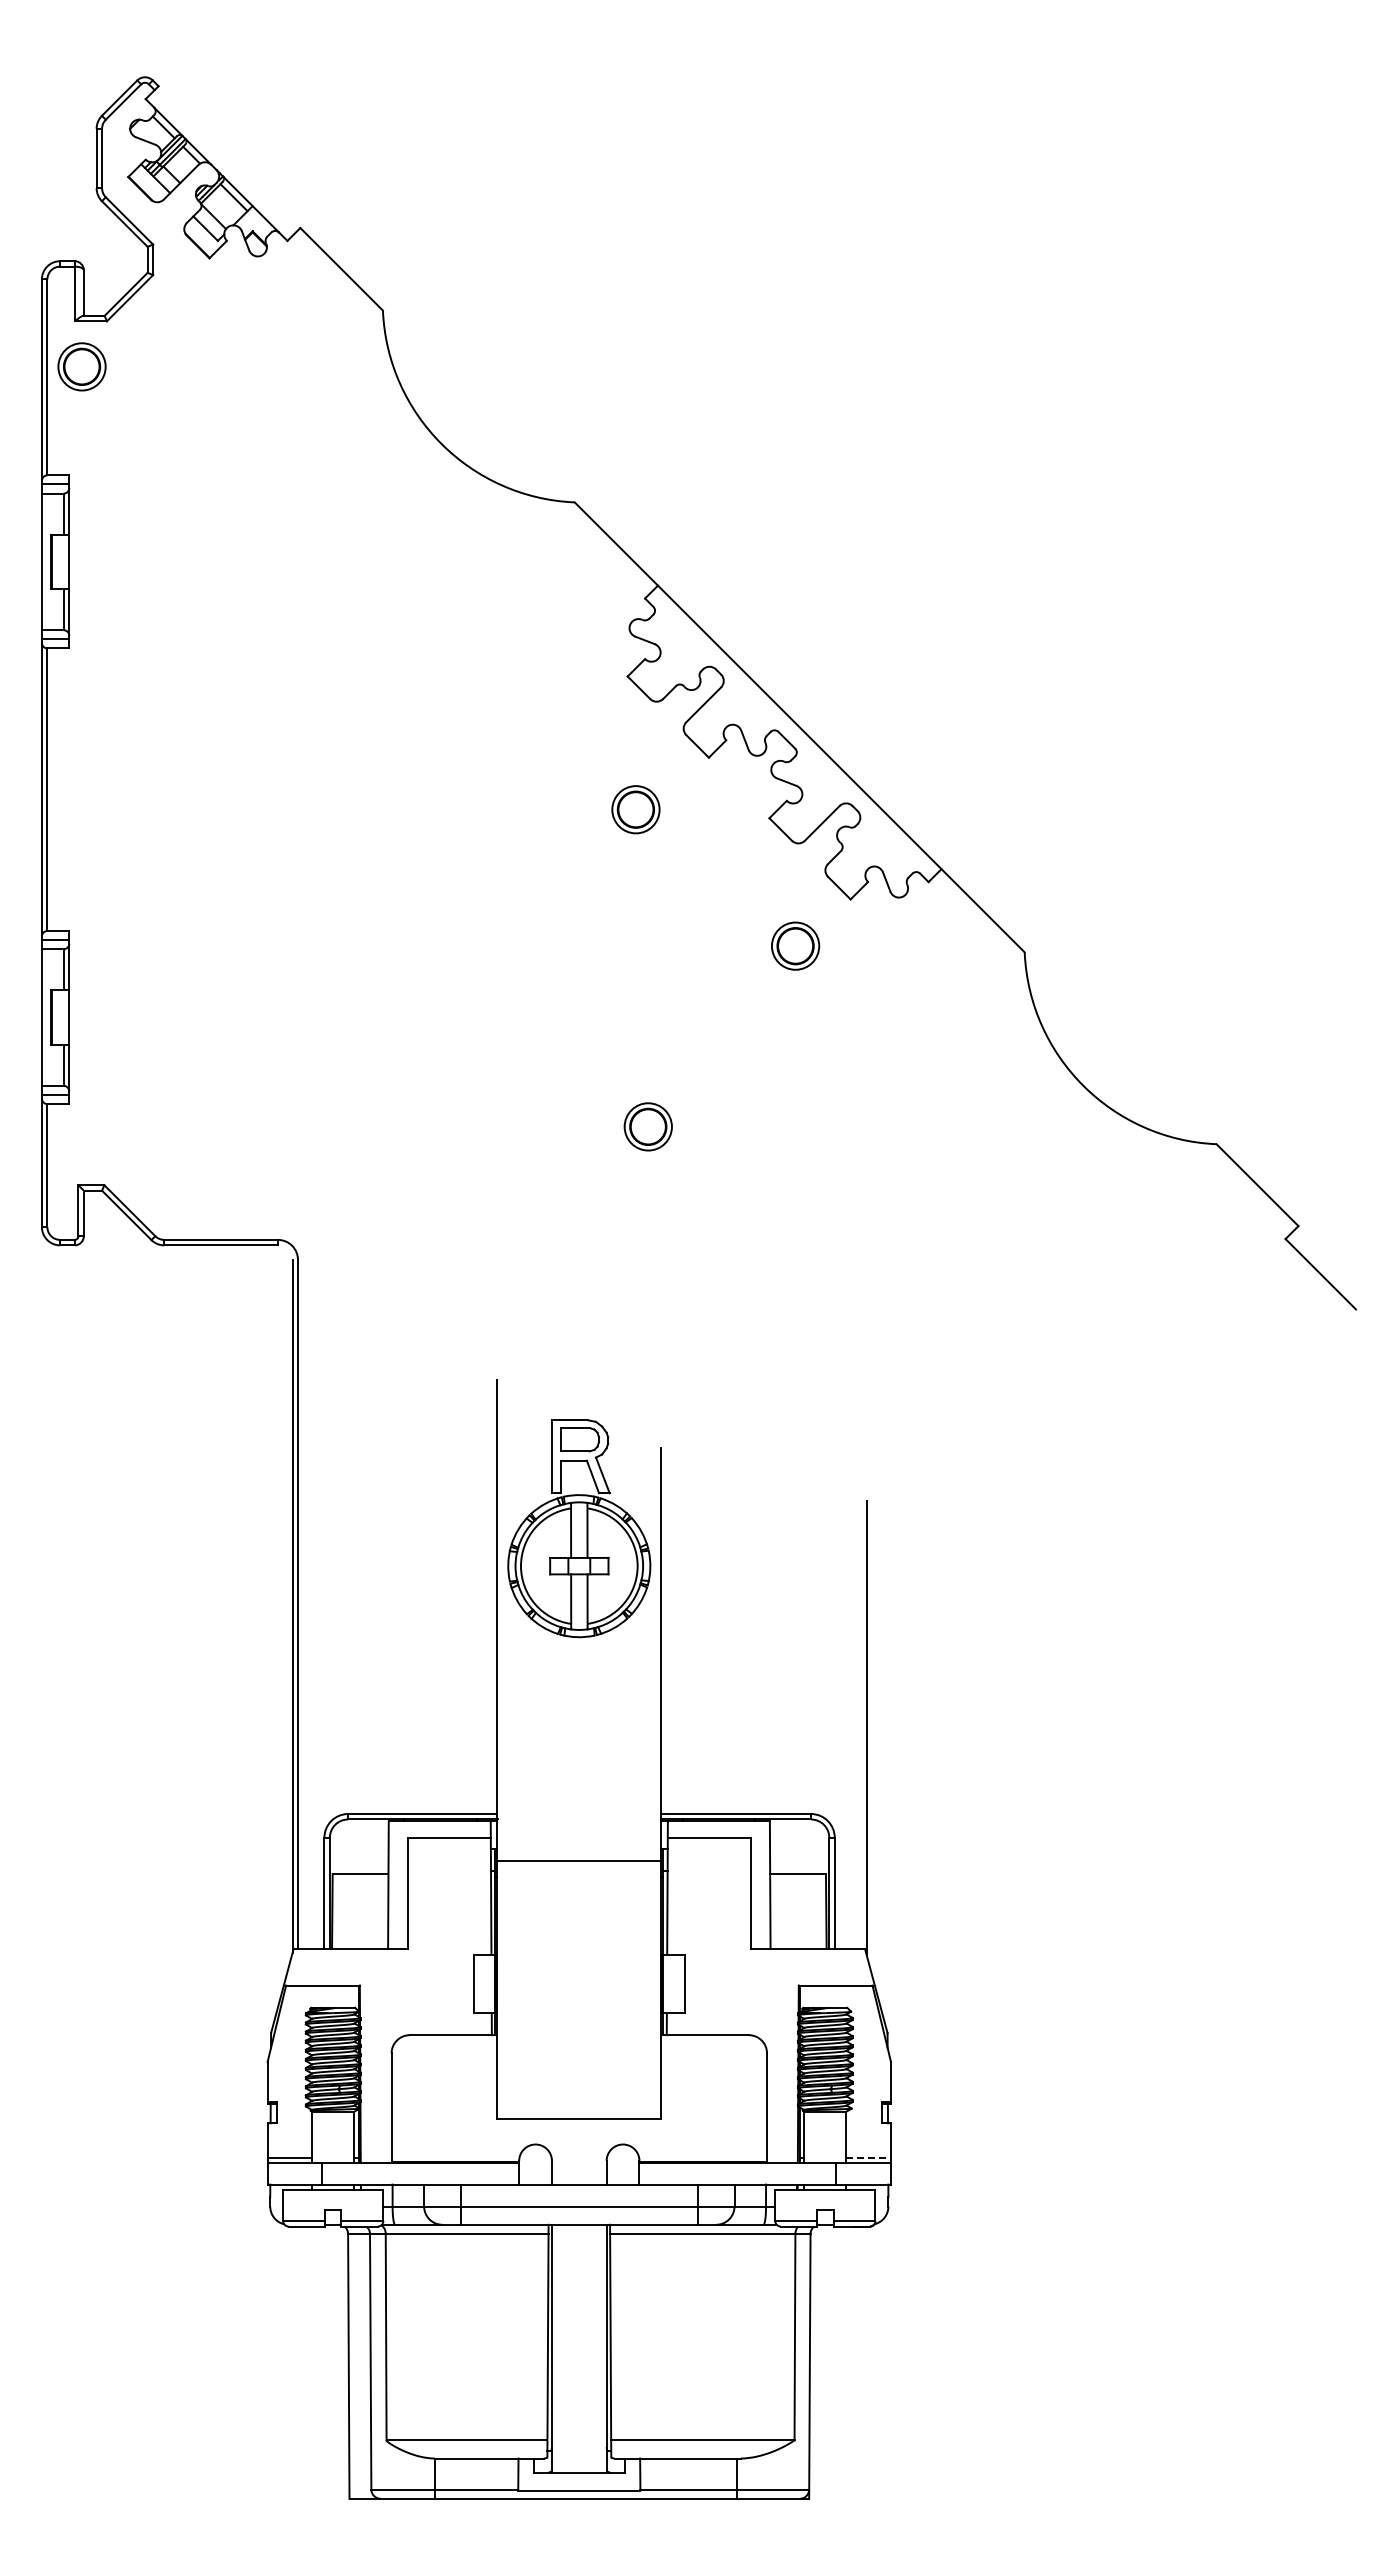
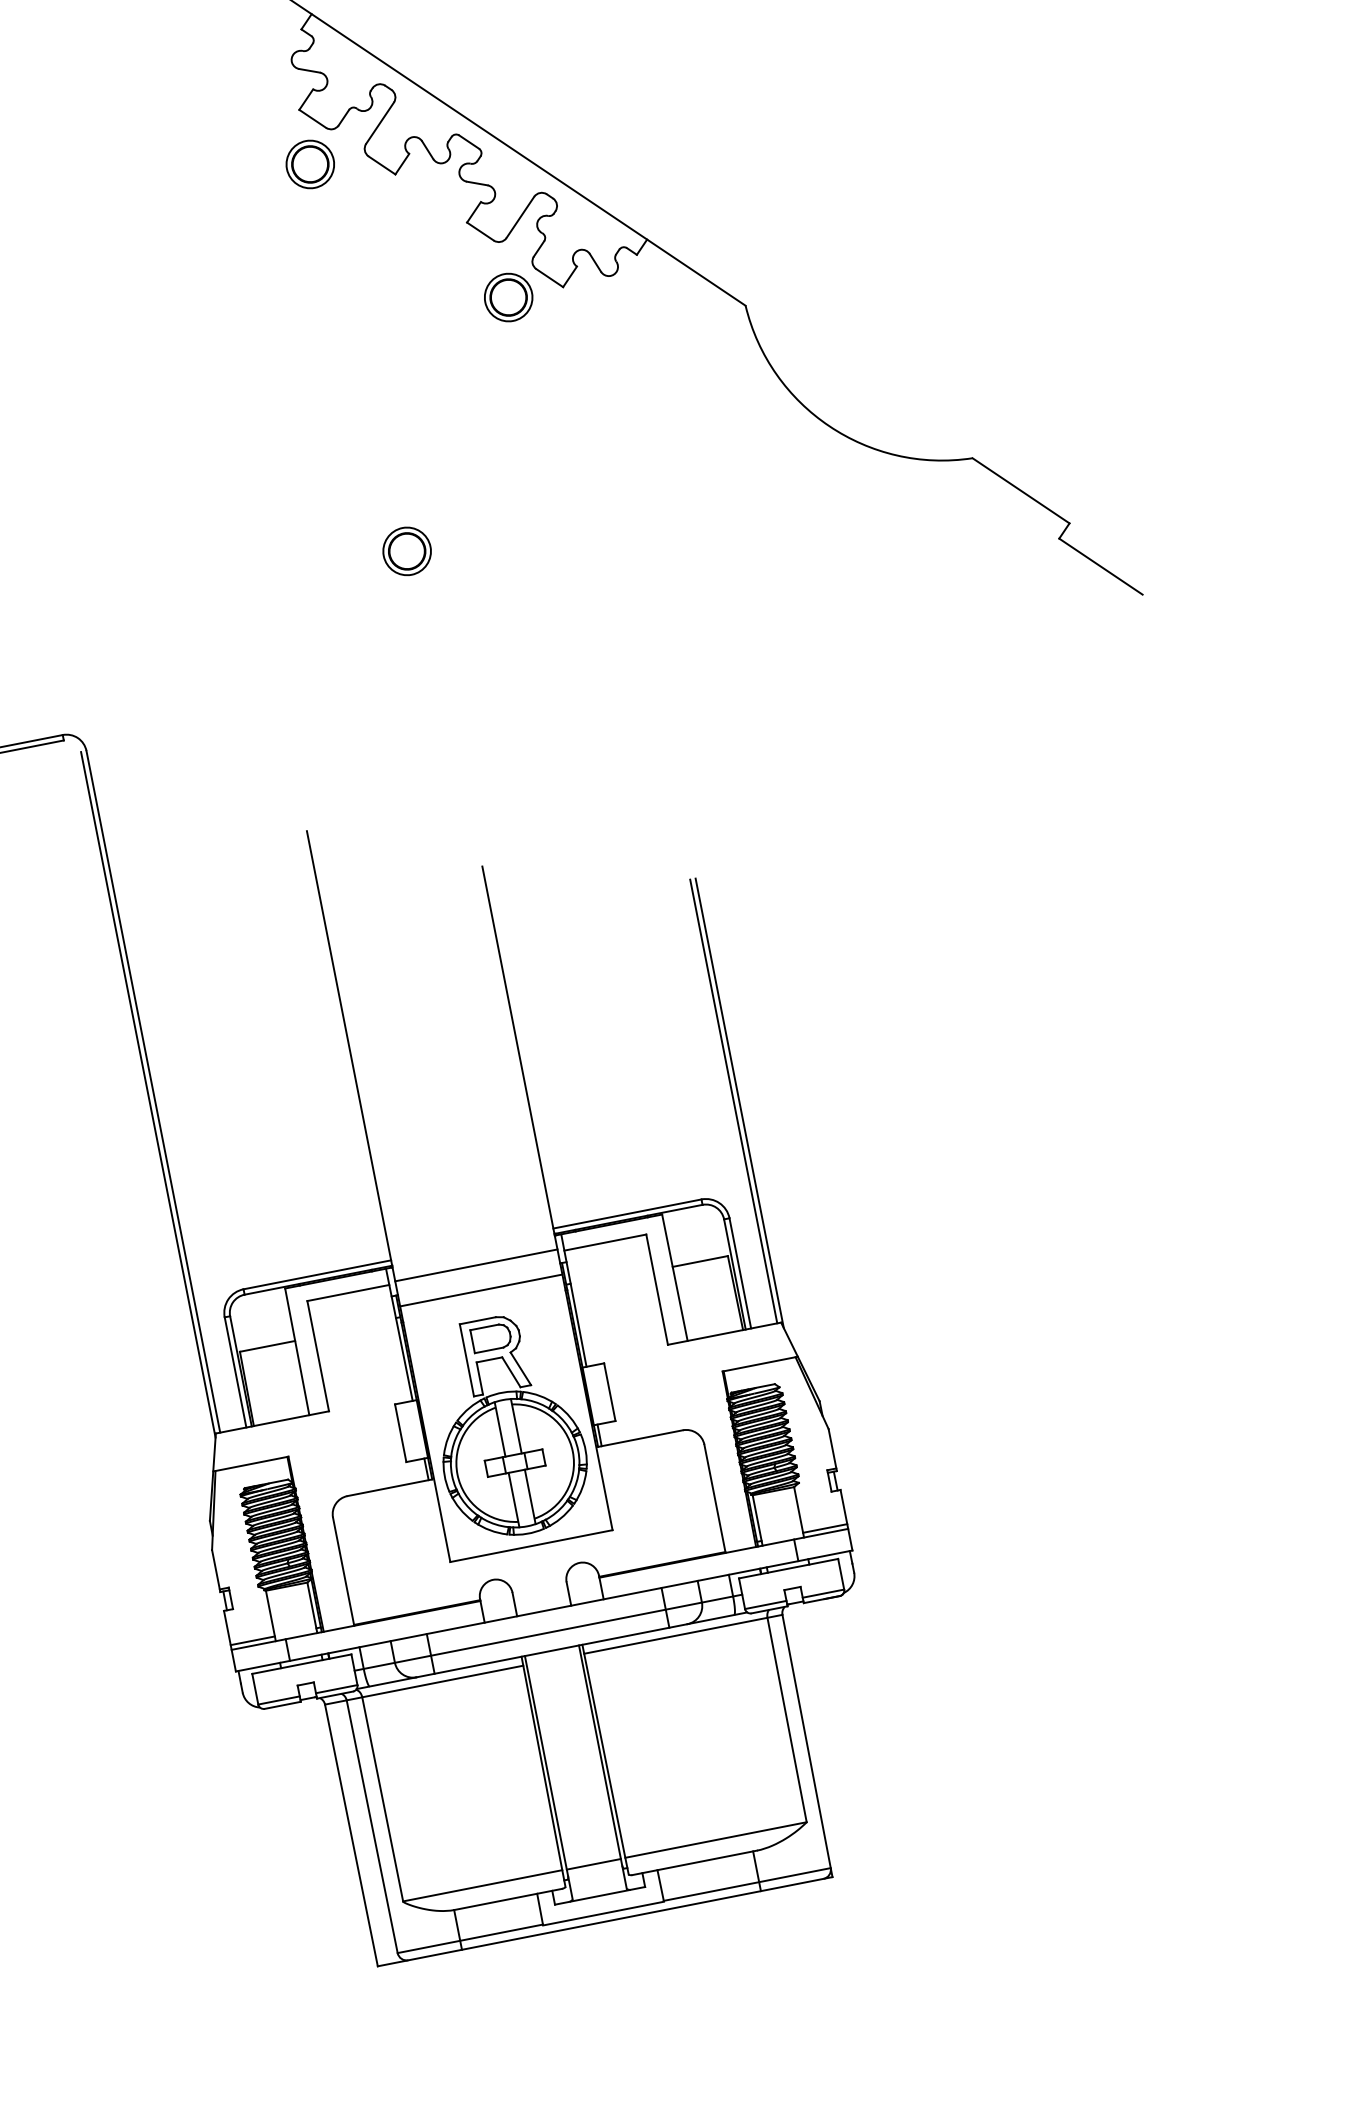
part: (635, 809) -> (309, 164), moved
part: (795, 945) -> (508, 296), moved
part: (579, 1528) -> (508, 1425), moved
line: (861, 1724) -> (734, 1101), added
line: (579, 1835) -> (476, 1265), added
line: (869, 2157) -> (825, 1527), dashed -> solid
line: (578, 2440) -> (593, 1864), added

